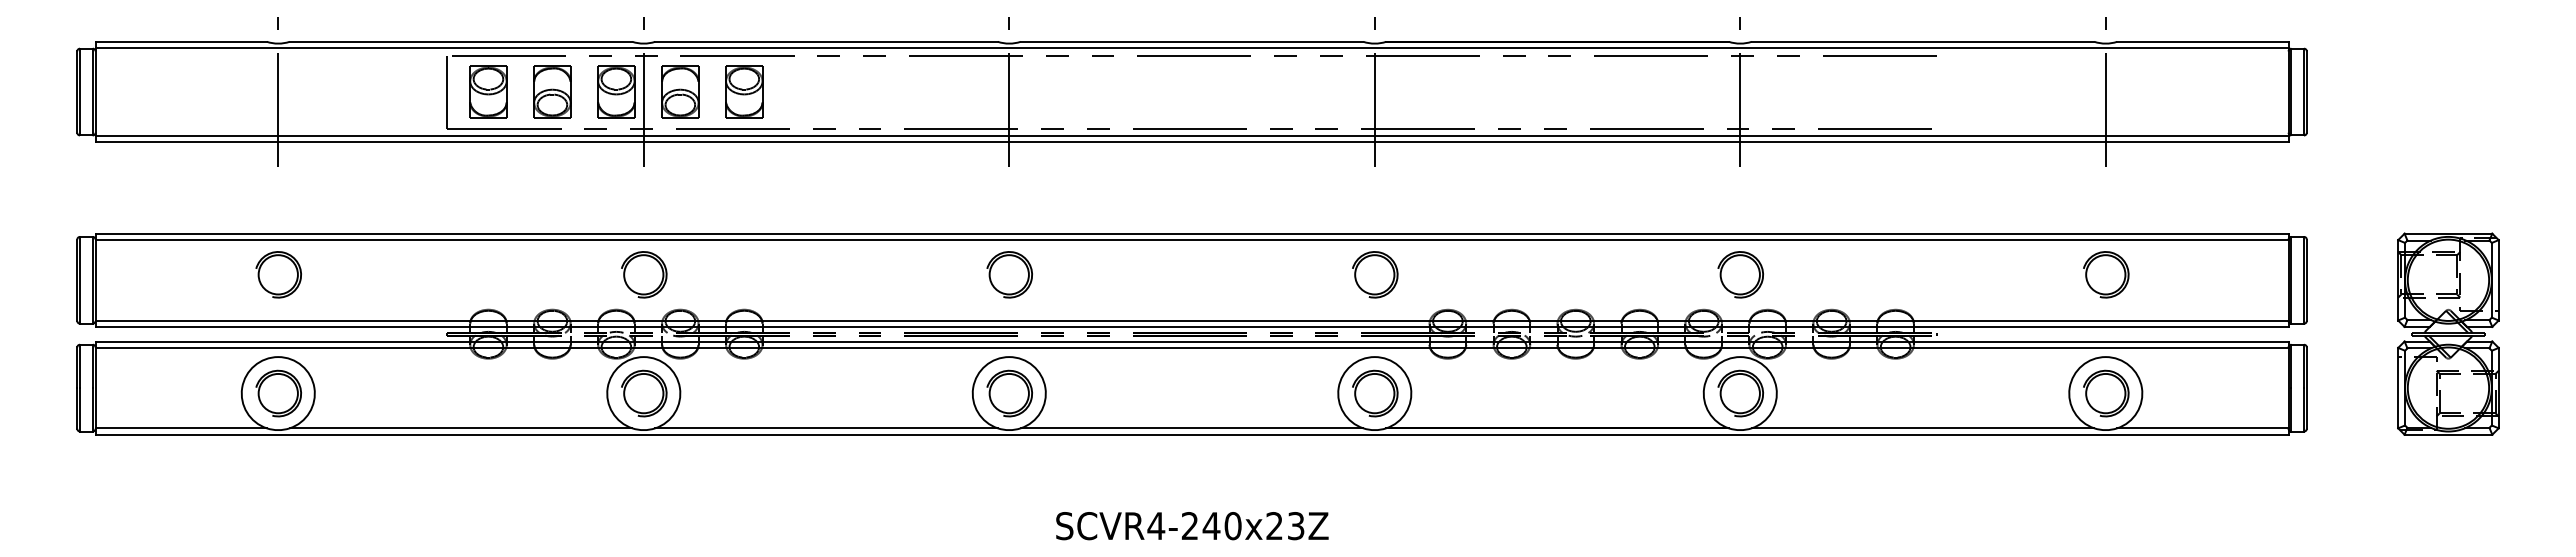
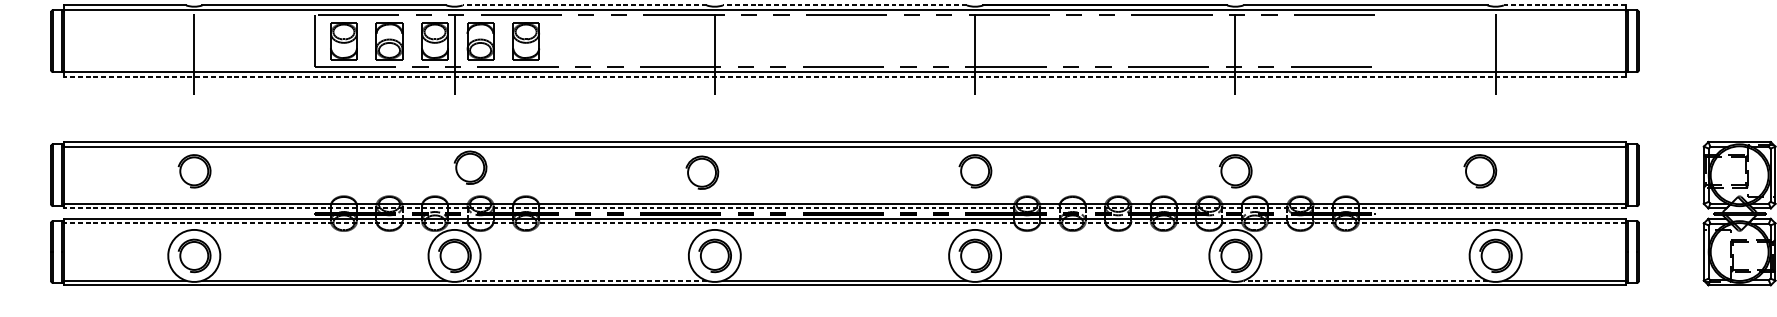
line: (826, 41) -> (584, 5), solid -> dashed
line: (1191, 41) -> (844, 5), solid -> dashed
line: (2202, 41) -> (1564, 5), solid -> dashed
line: (1192, 142) -> (845, 77), solid -> dashed
part: (644, 274) -> (470, 167), moved
part: (1009, 274) -> (702, 172), moved
part: (2106, 274) -> (1480, 171), moved
line: (1192, 326) -> (845, 208), solid -> dashed
line: (1192, 347) -> (845, 223), solid -> dashed
line: (826, 428) -> (584, 280), solid -> dashed
line: (1922, 428) -> (1365, 280), solid -> dashed

